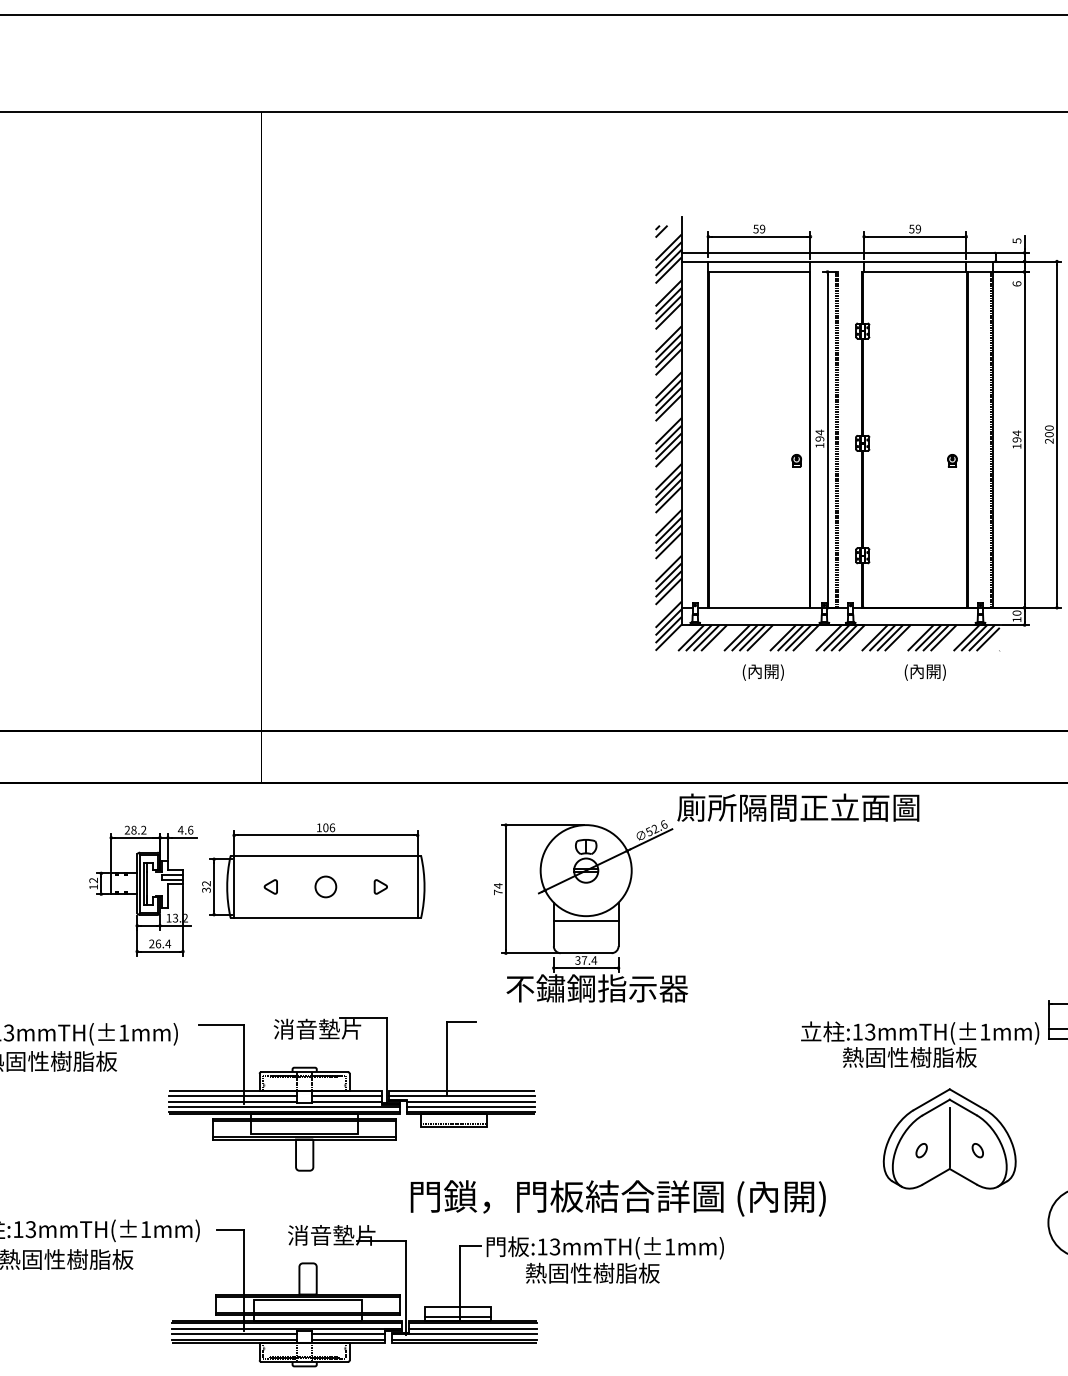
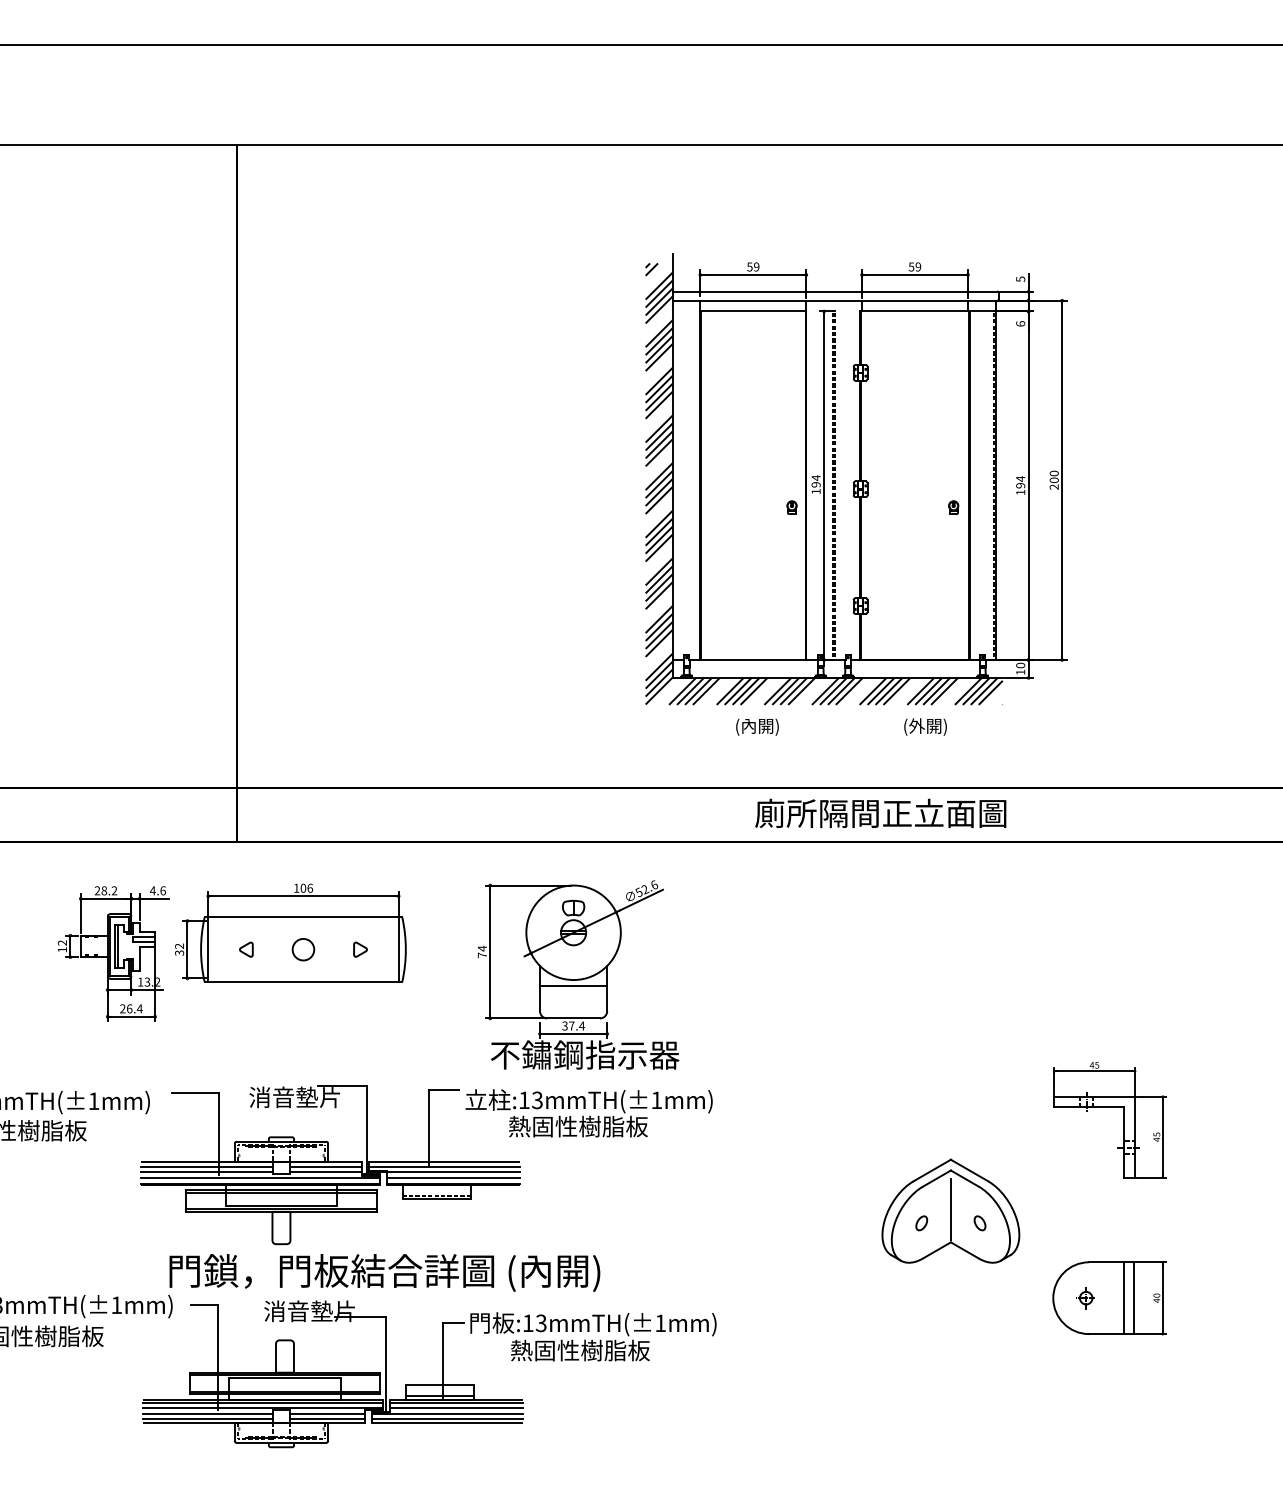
text: (916, 670) -> (916, 725), (內開) -> (外開)
text: (798, 807) -> (880, 813), moved
text: (919, 1044) -> (588, 1113), moved
text: (617, 1198) -> (384, 1272), moved

